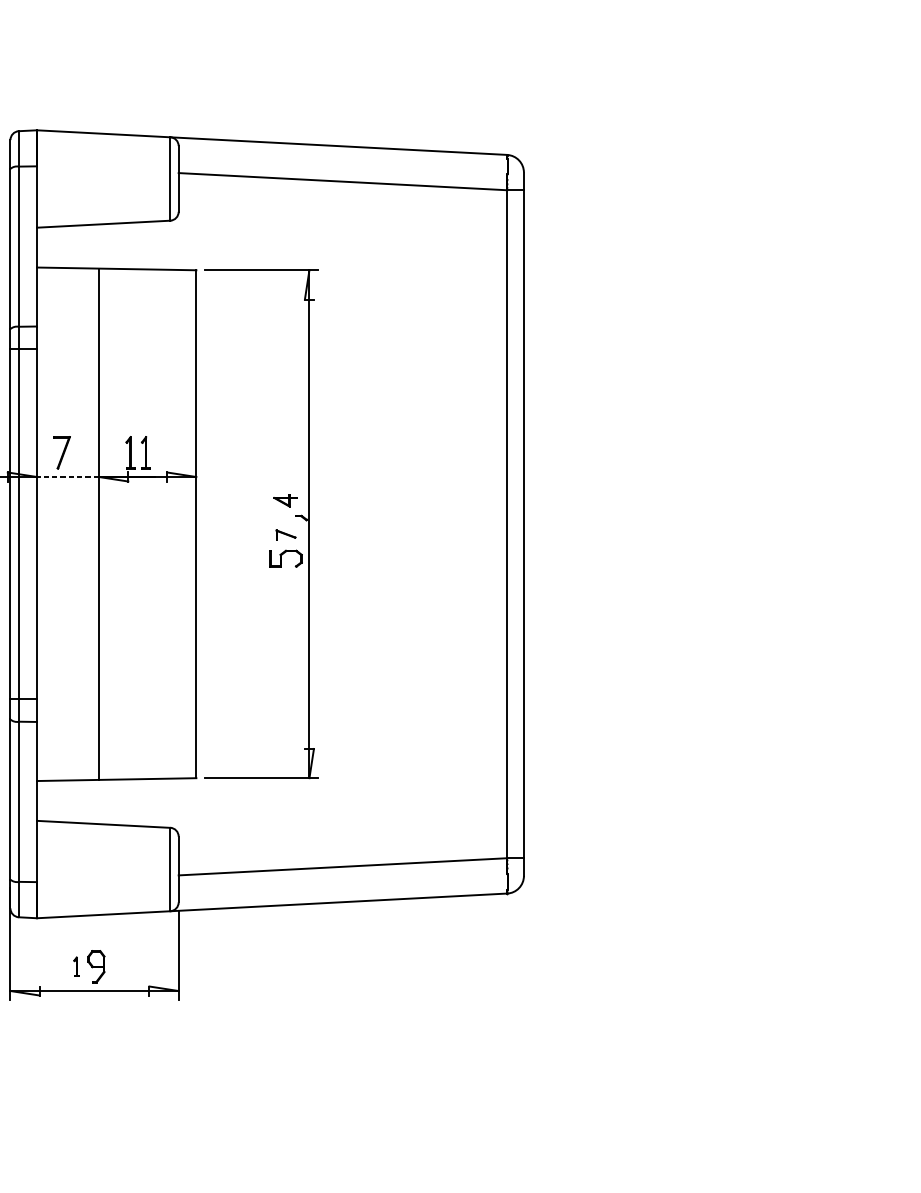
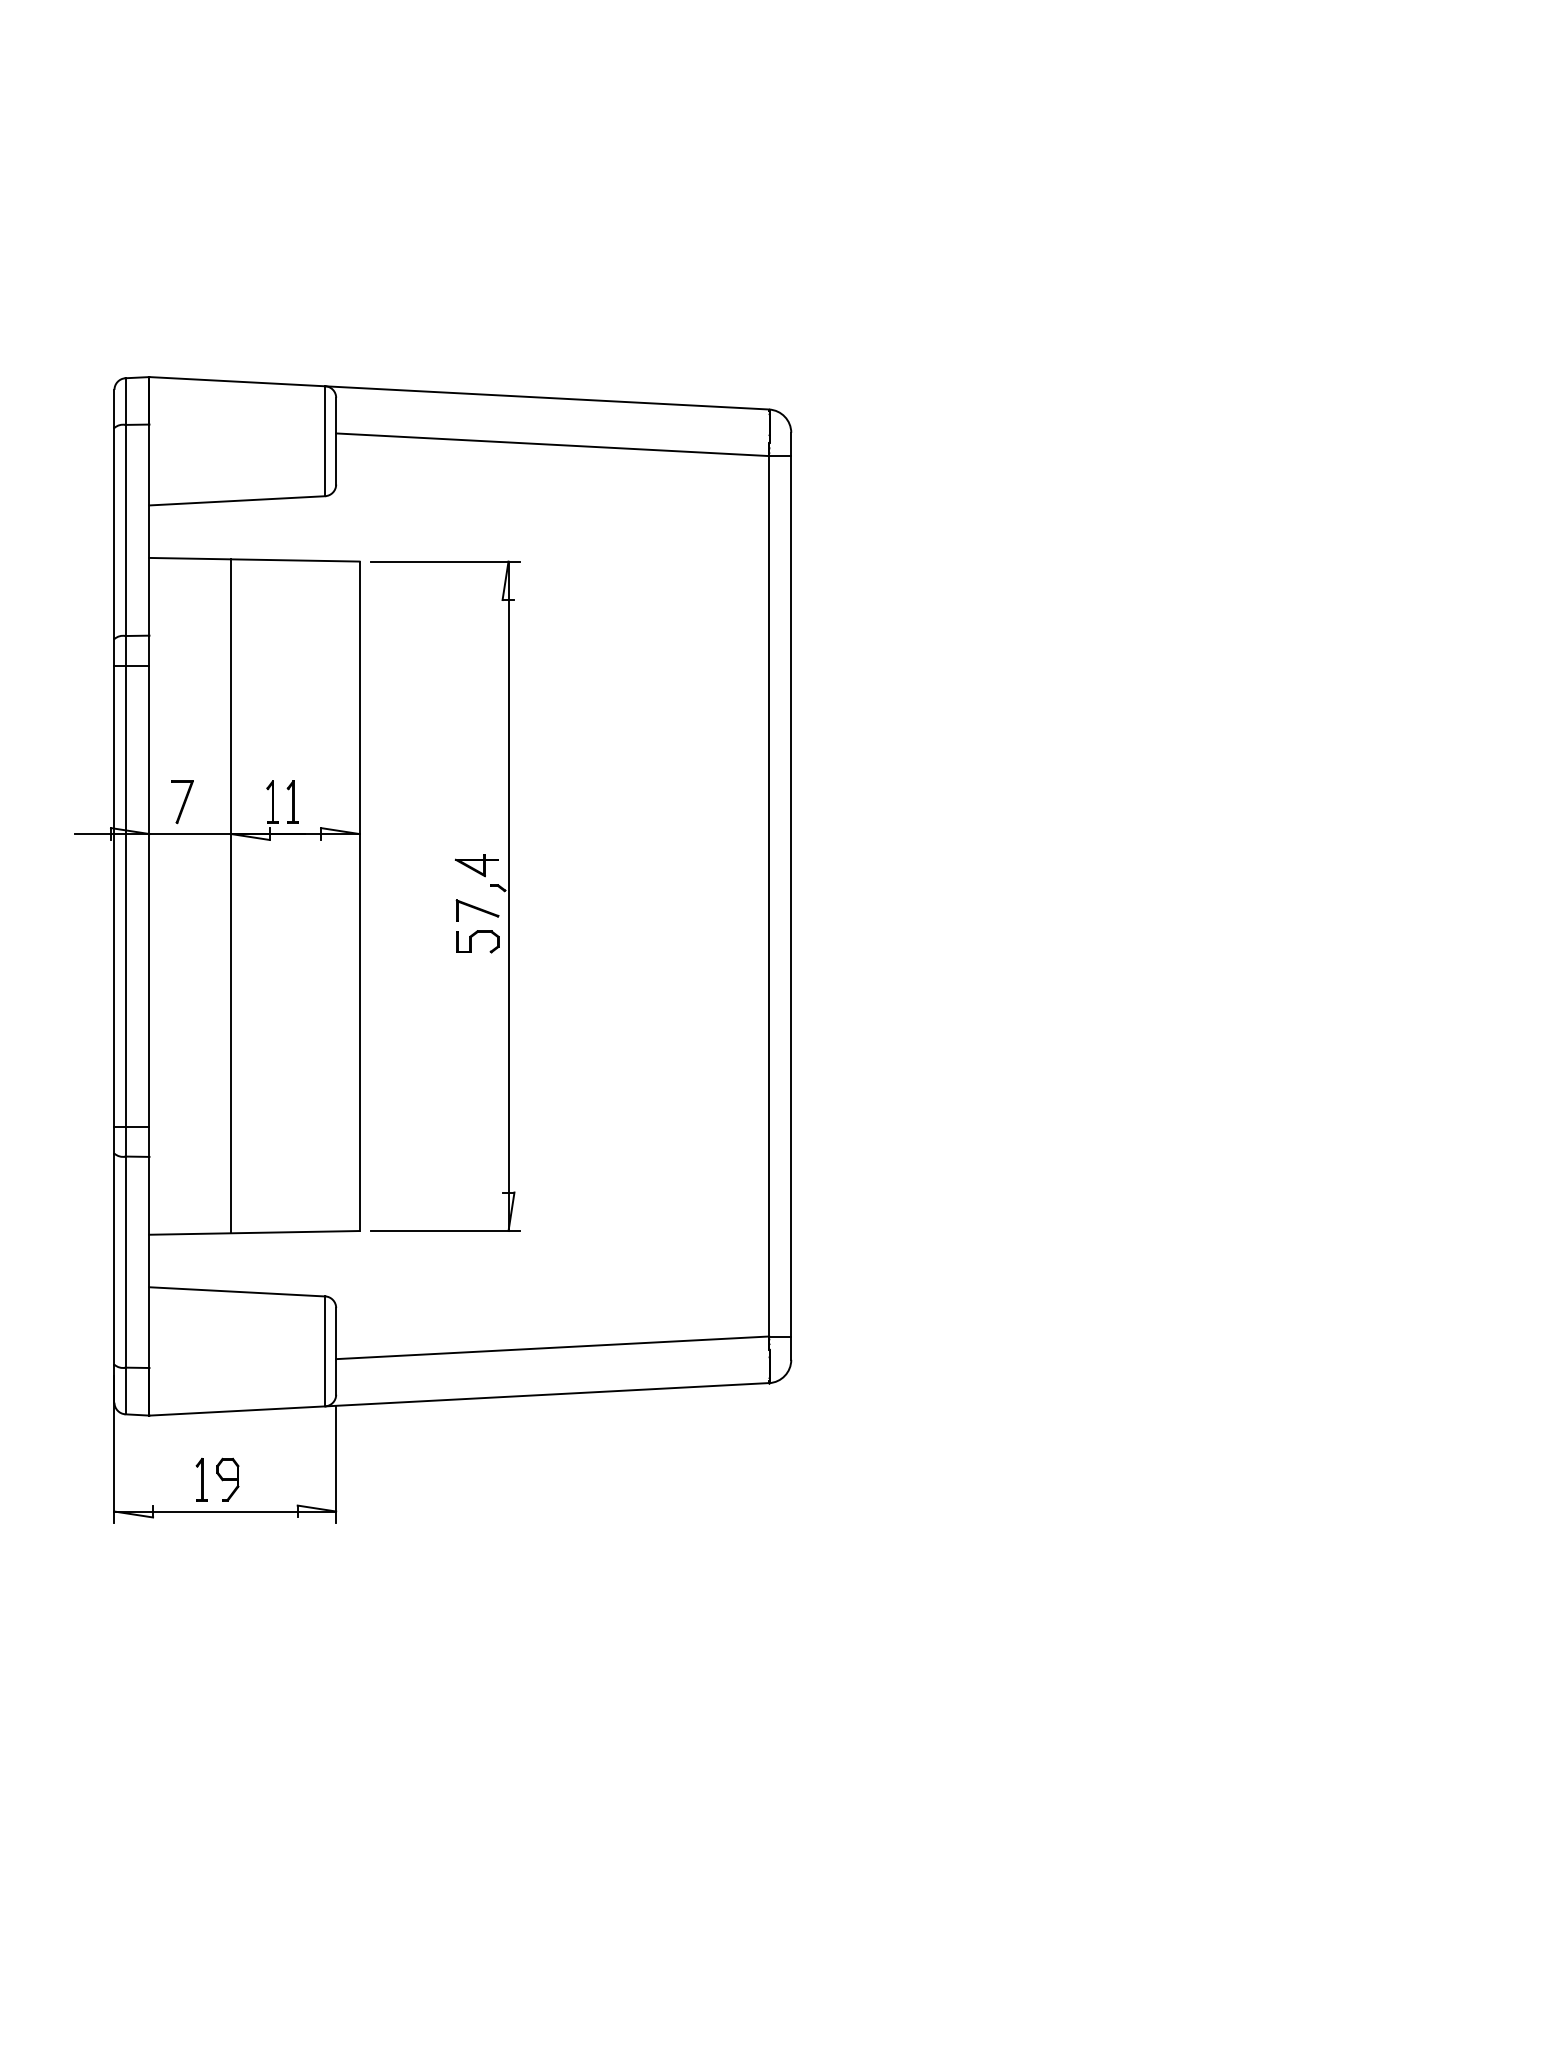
line: (68, 477) -> (190, 834), dashed -> solid
part: (285, 500) -> (476, 865), size x1.43
part: (285, 535) -> (477, 910), size x1.67
part: (76, 966) -> (201, 1479), size x1.67

